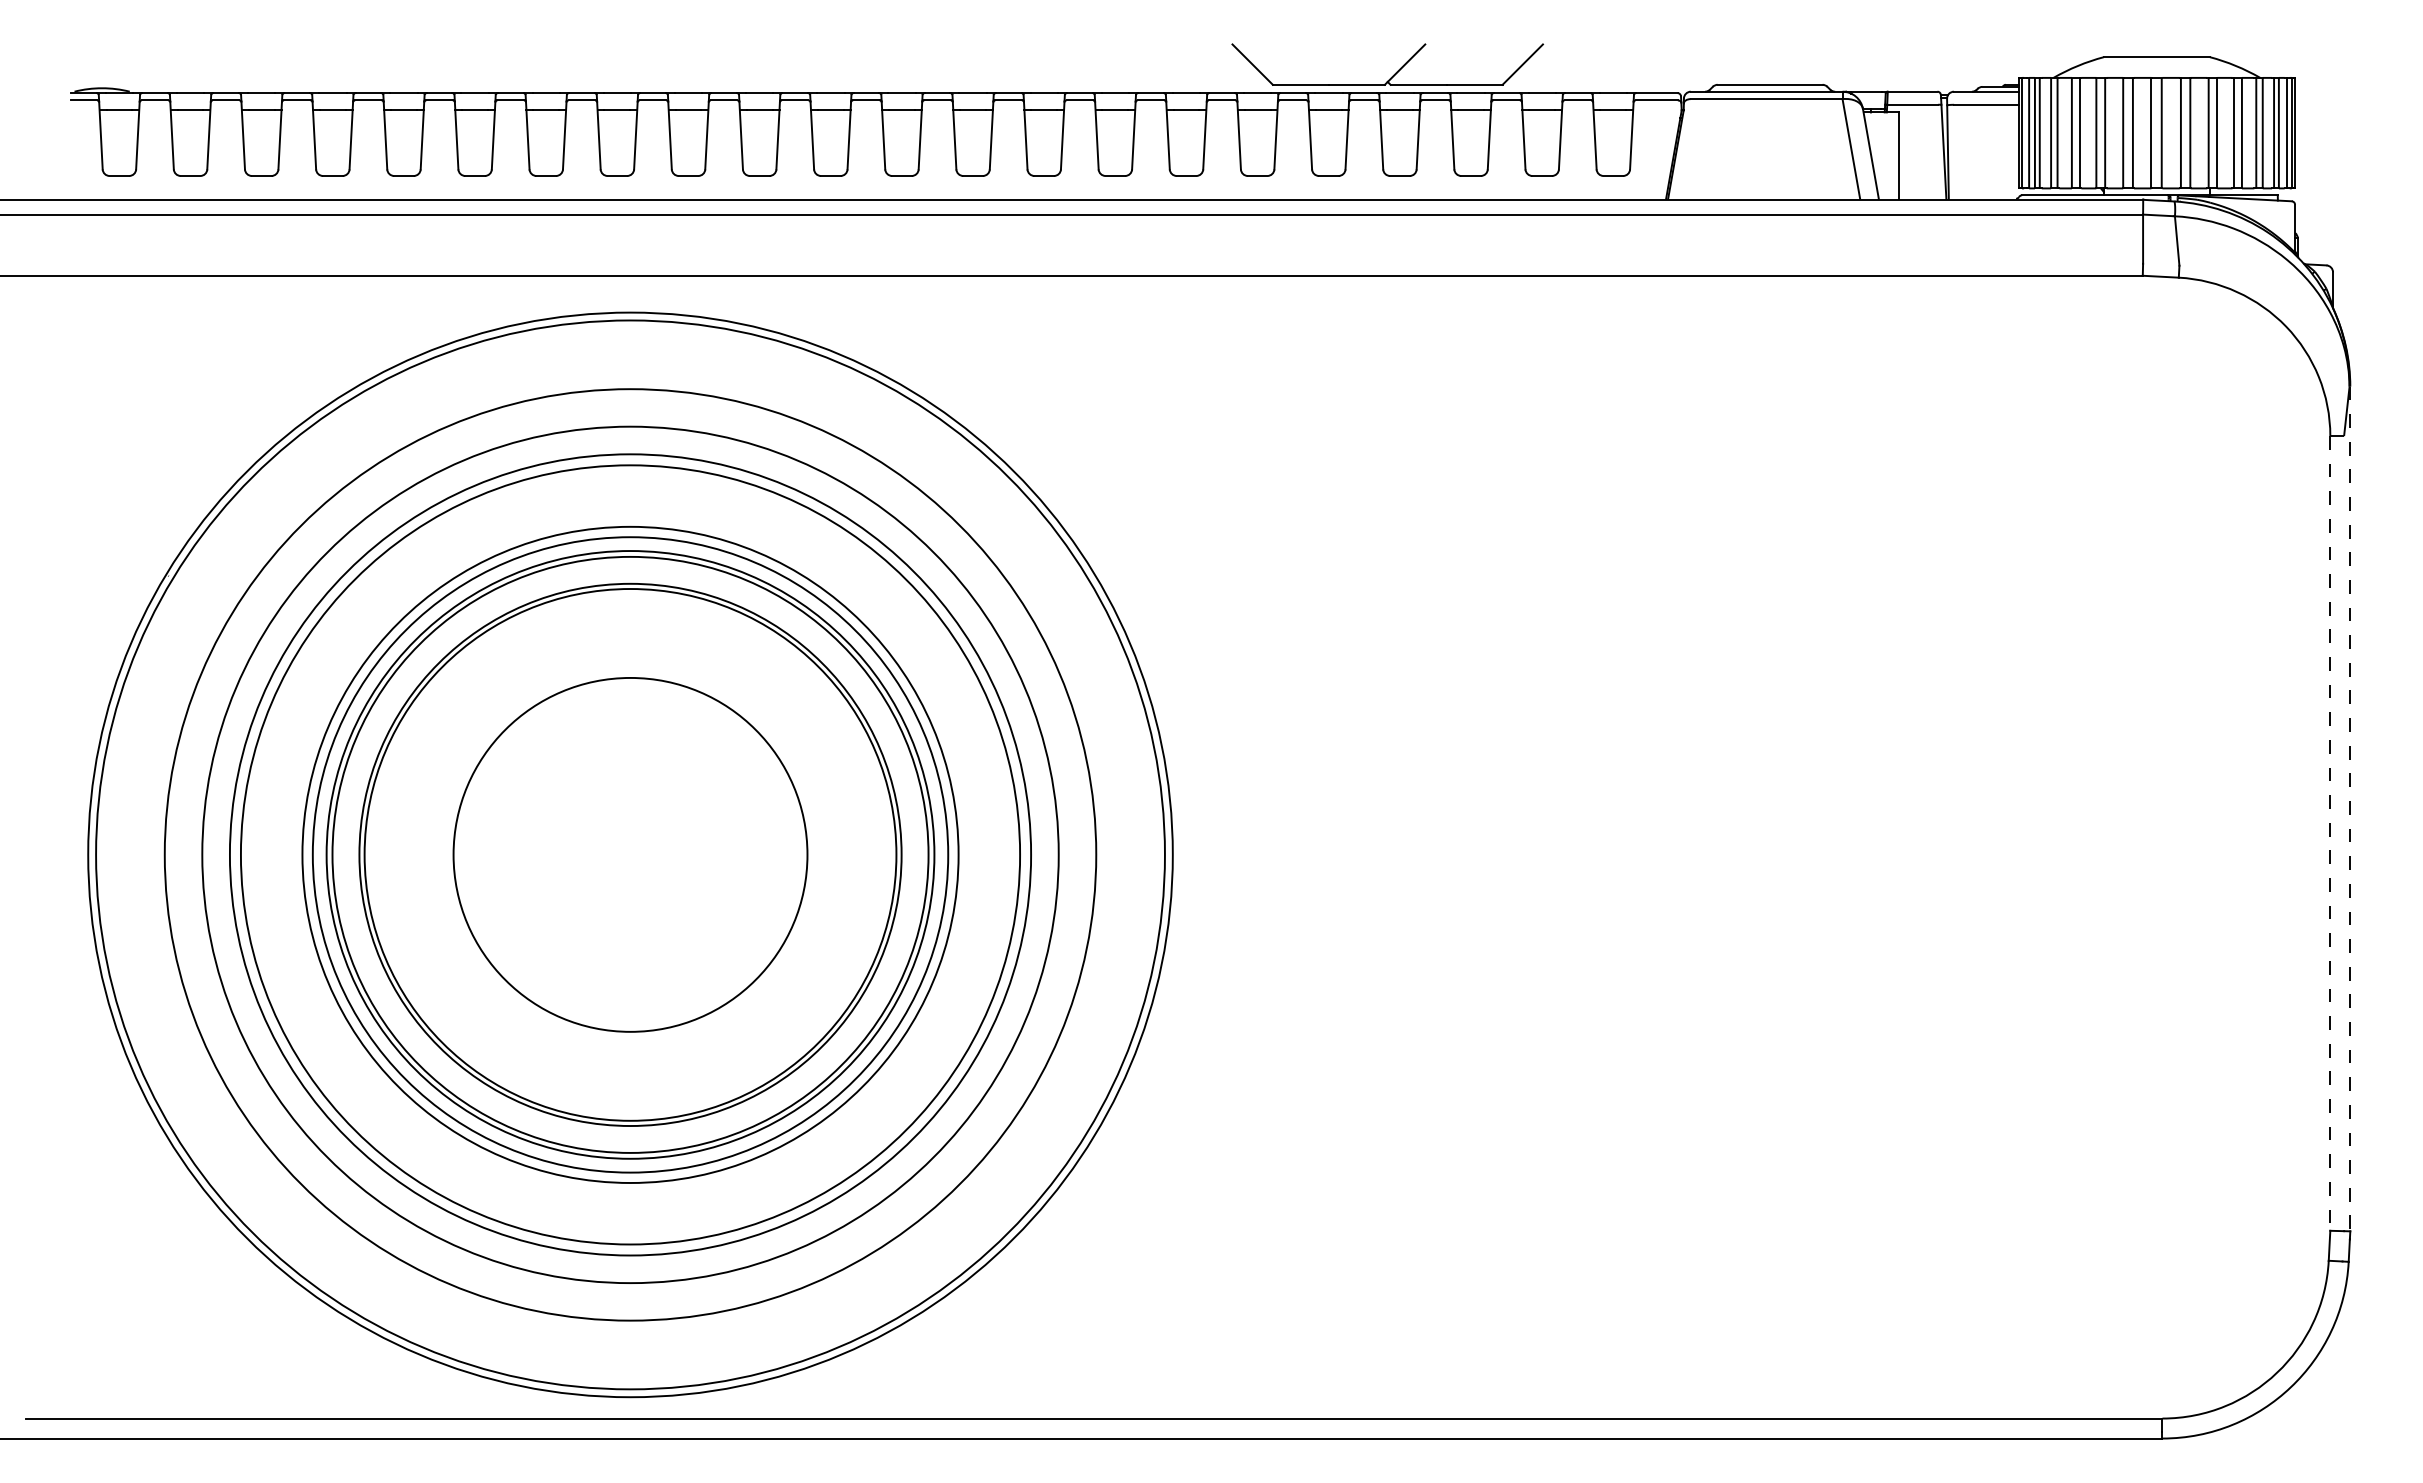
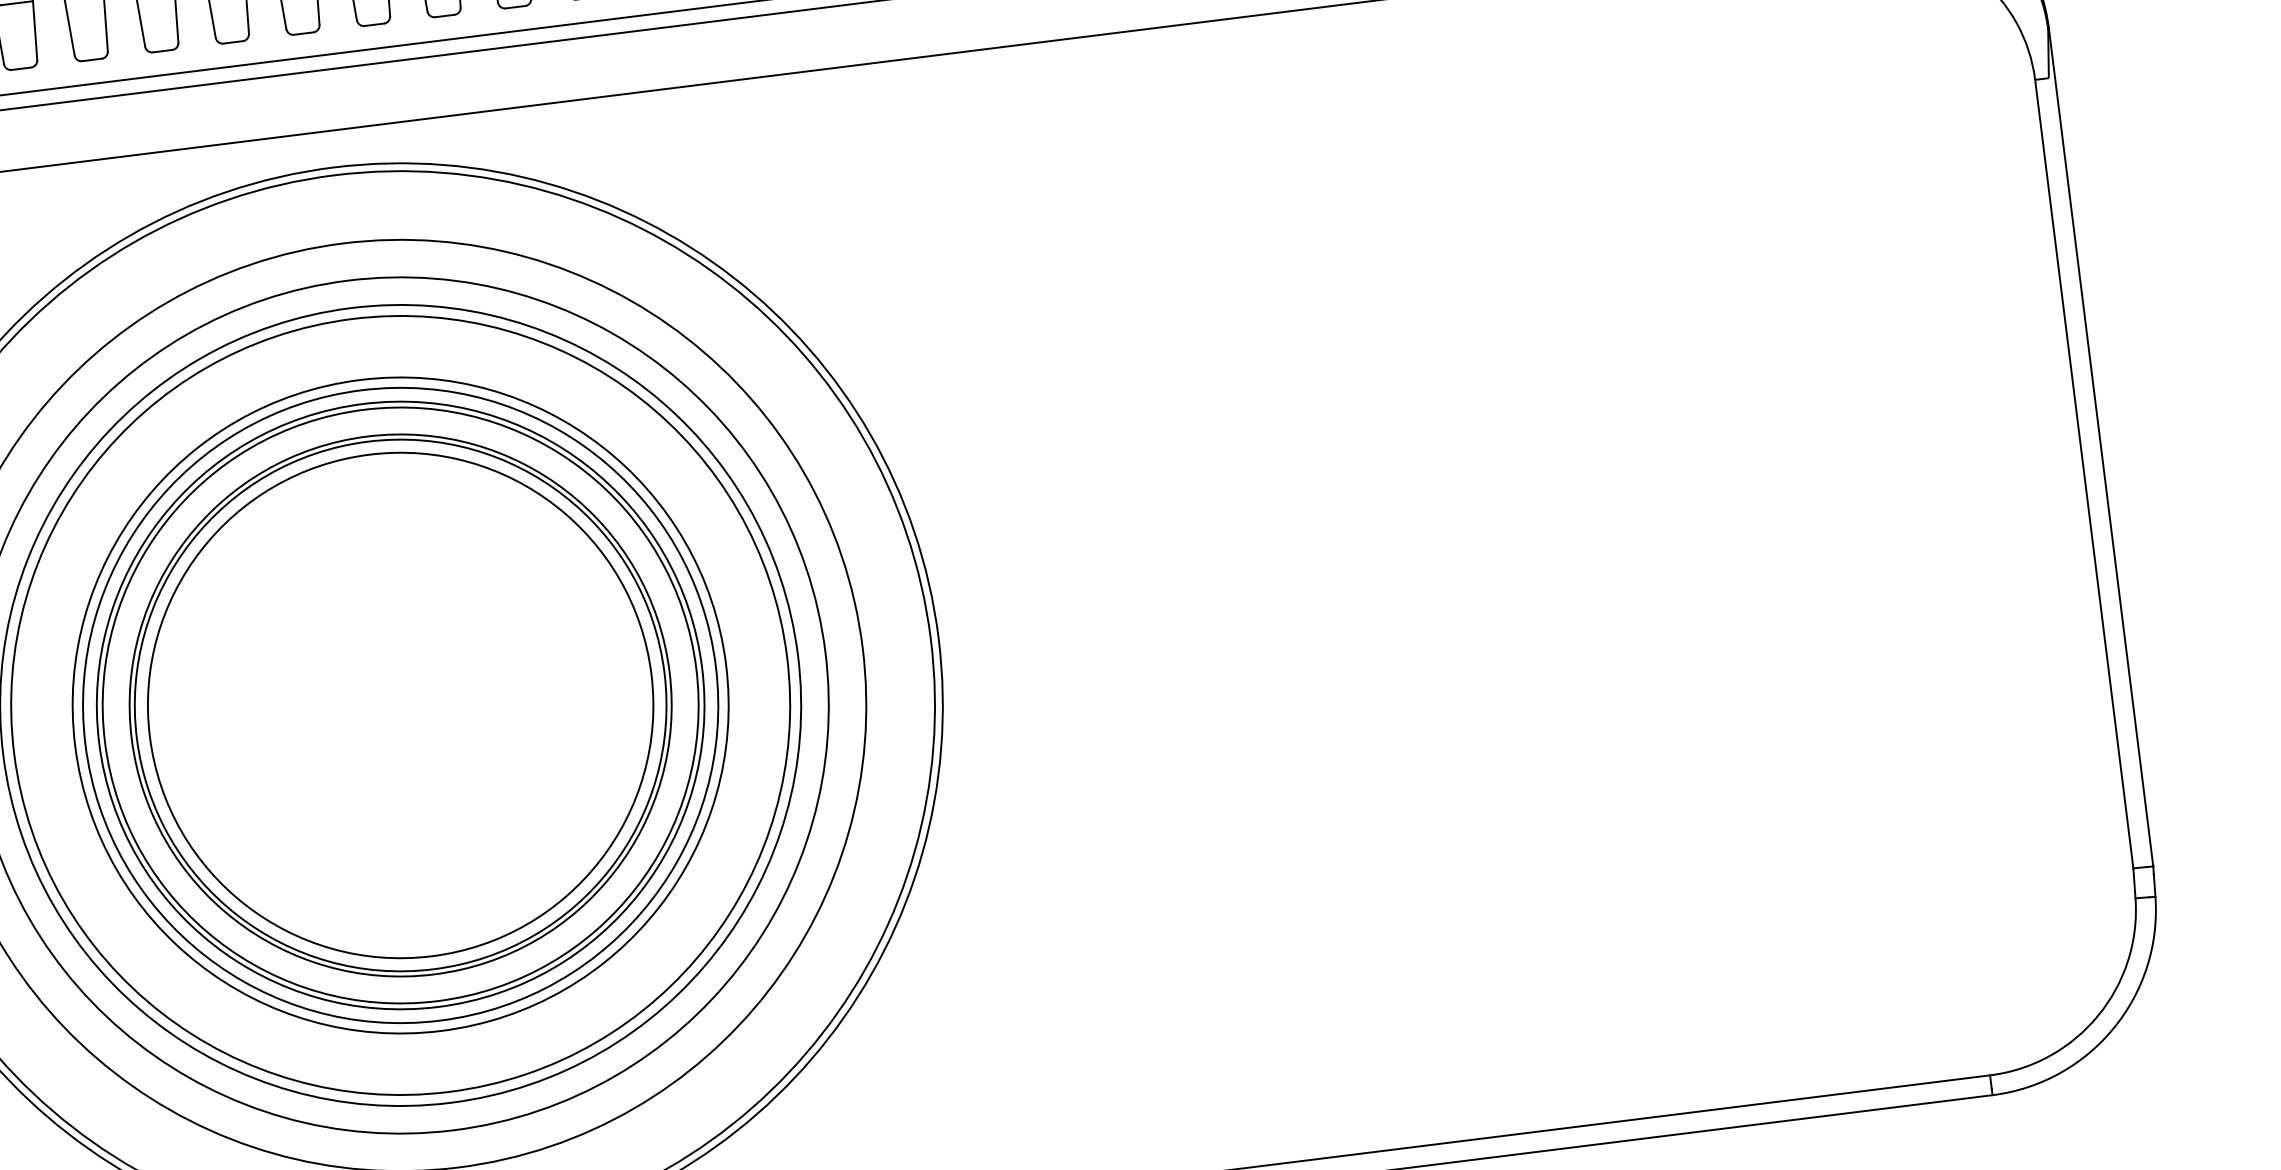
line: (2350, 809) -> (2101, 447), dashed -> solid
line: (2330, 833) -> (2084, 474), dashed -> solid
circle: (630, 854) -> (400, 705), size x1.43

